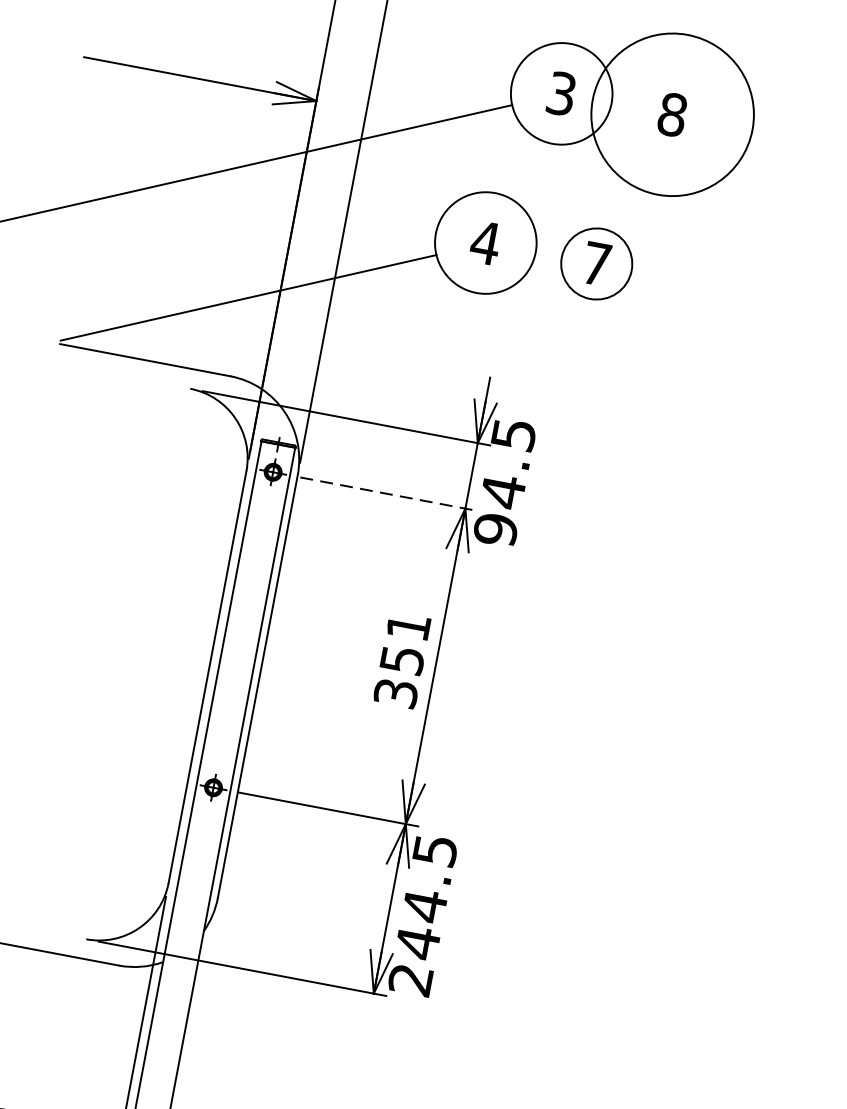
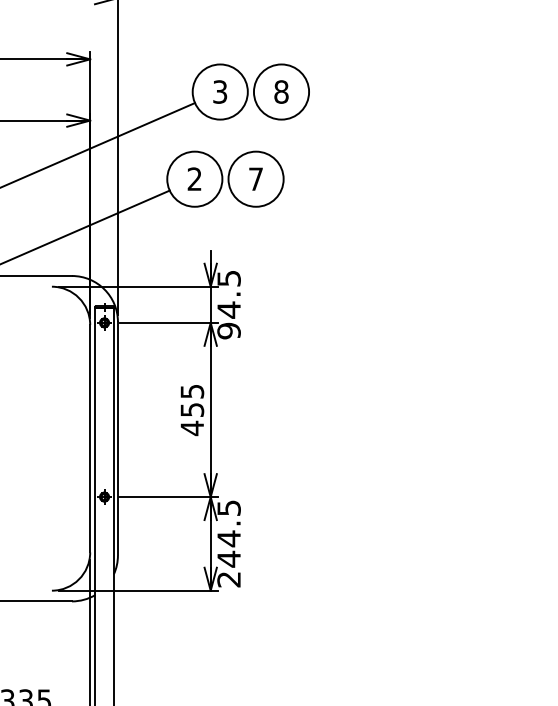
circle: (672, 113) -> (281, 91), size x0.62
text: (485, 241) -> (194, 178), 4 -> 2
circle: (595, 262) -> (255, 178), size x1.43
line: (390, 493) -> (169, 322), dashed -> solid
text: (402, 661) -> (192, 410), 351 -> 455

